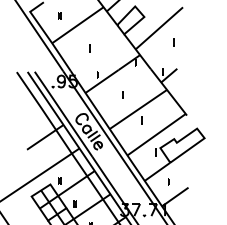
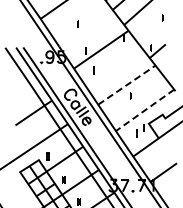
part: (122, 94) -> (92, 70), moved
line: (138, 109) -> (126, 85), solid -> dashed
line: (156, 134) -> (144, 110), solid -> dashed
part: (168, 181) -> (136, 133), moved

